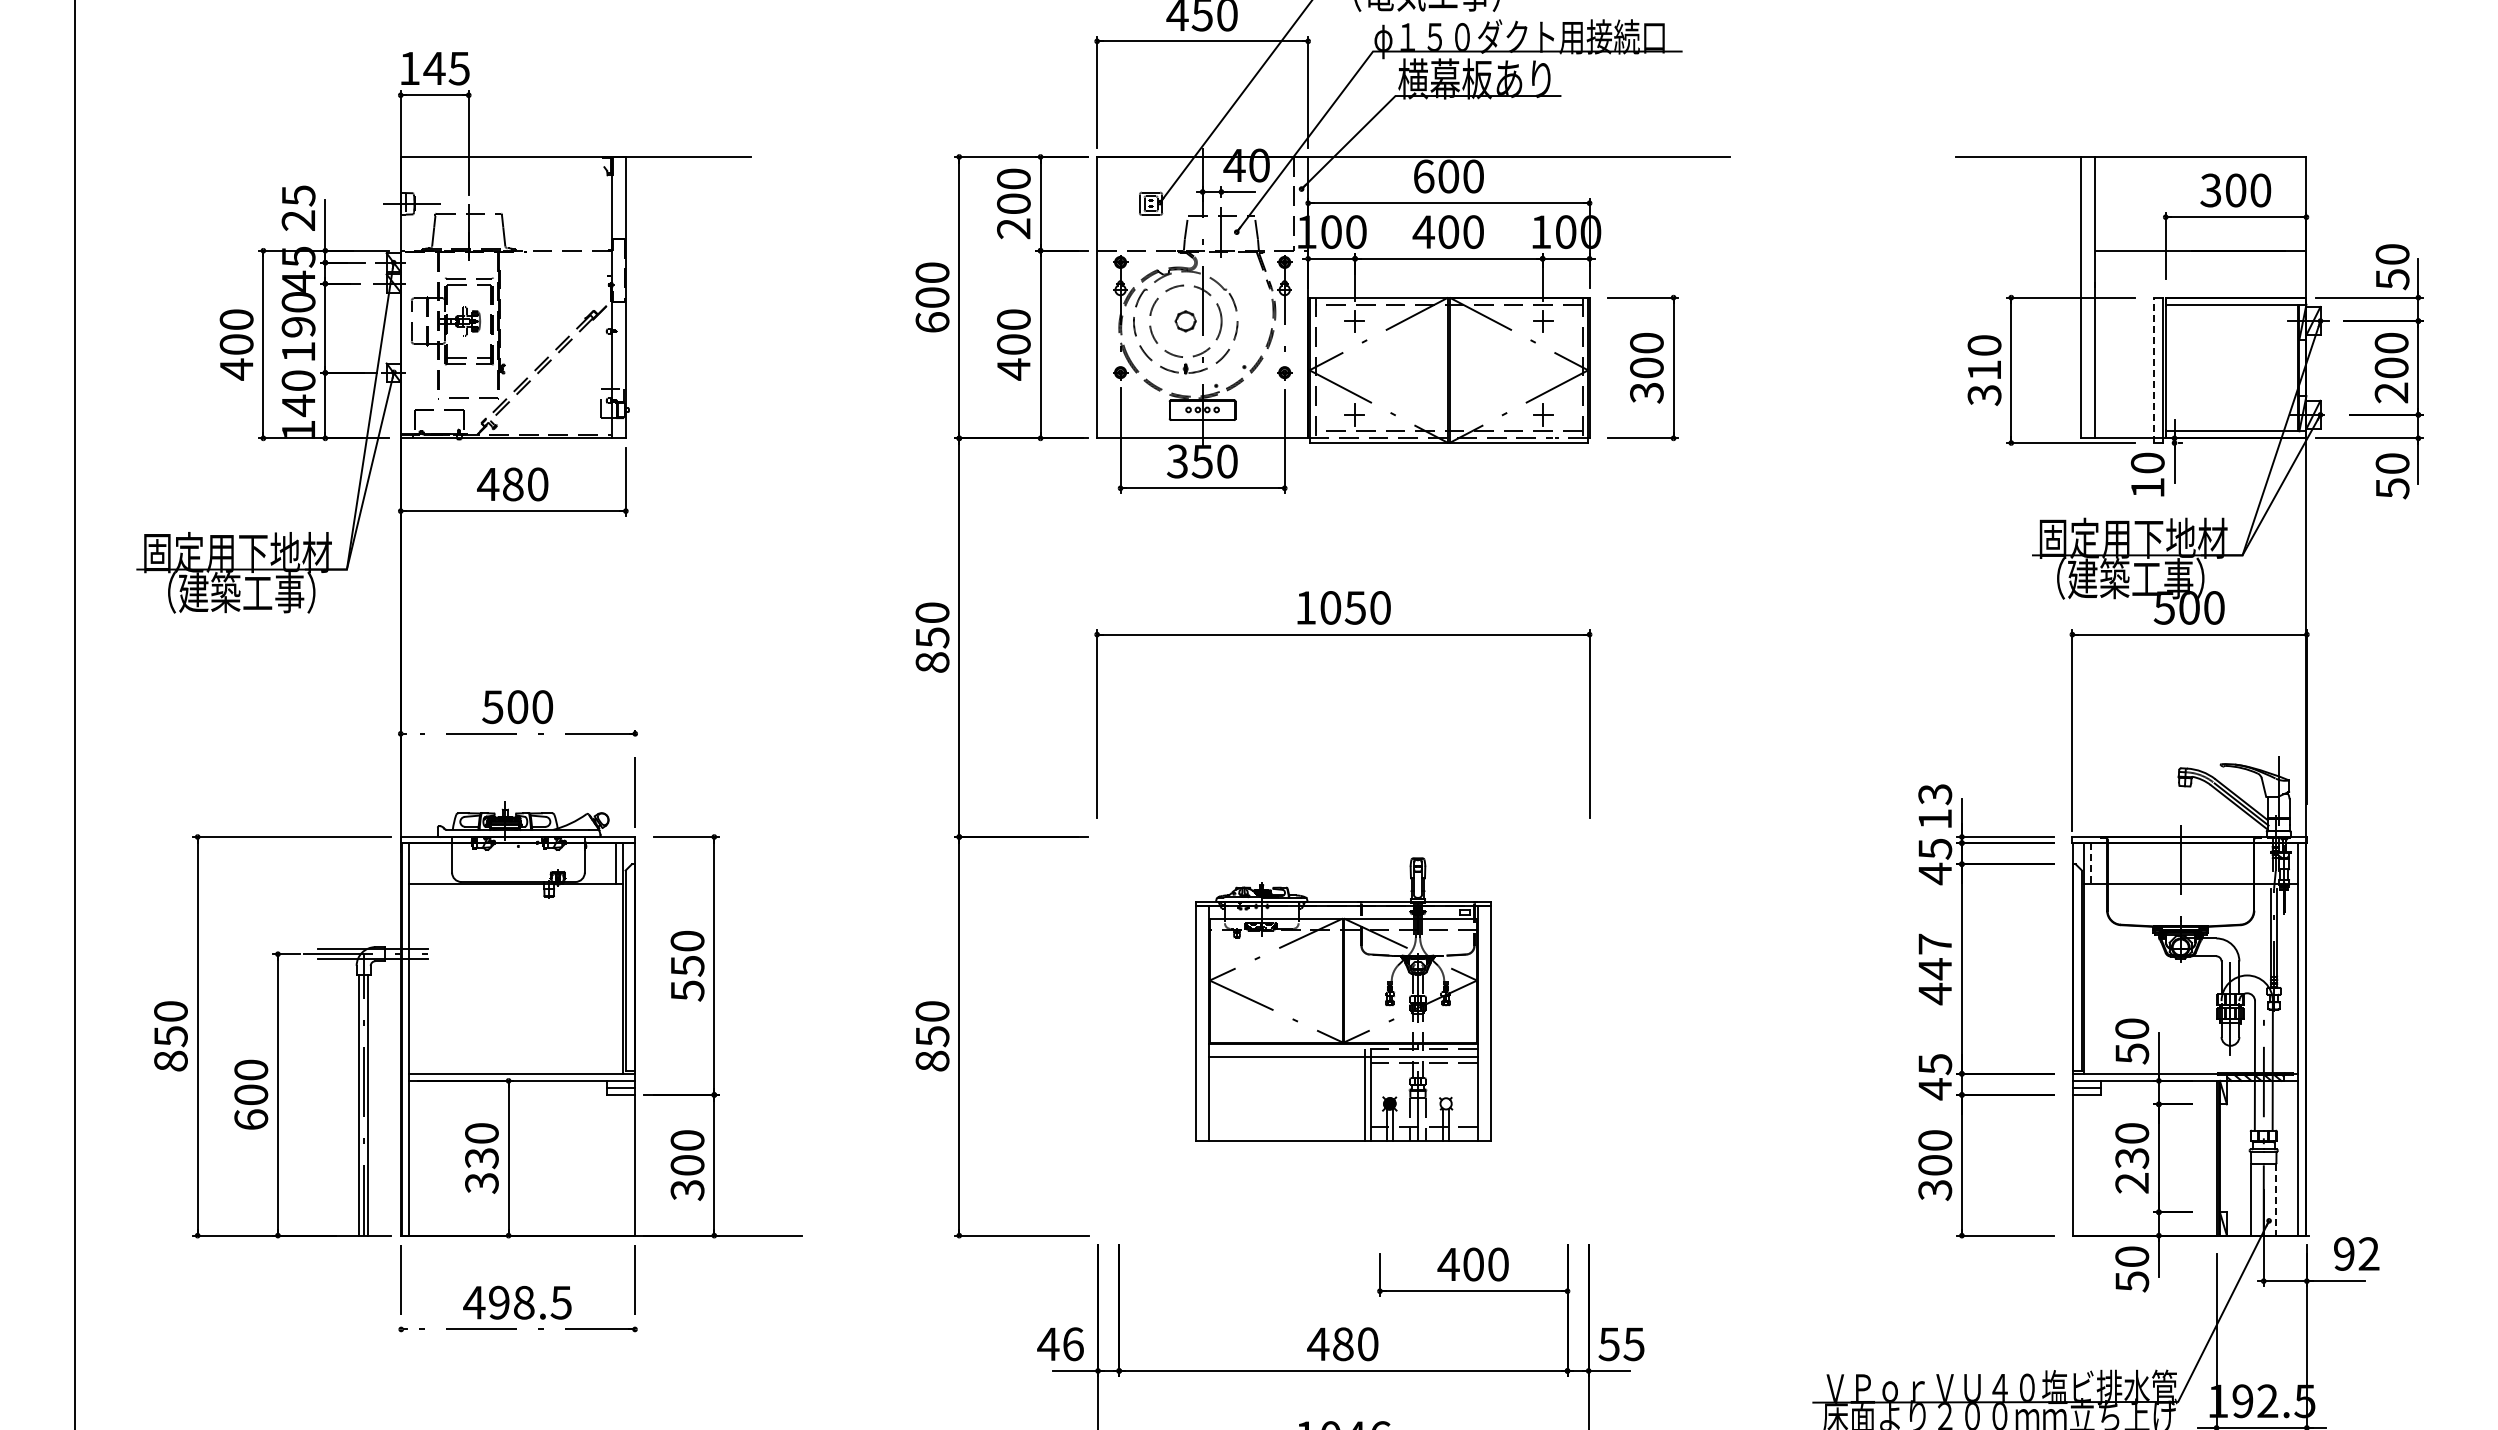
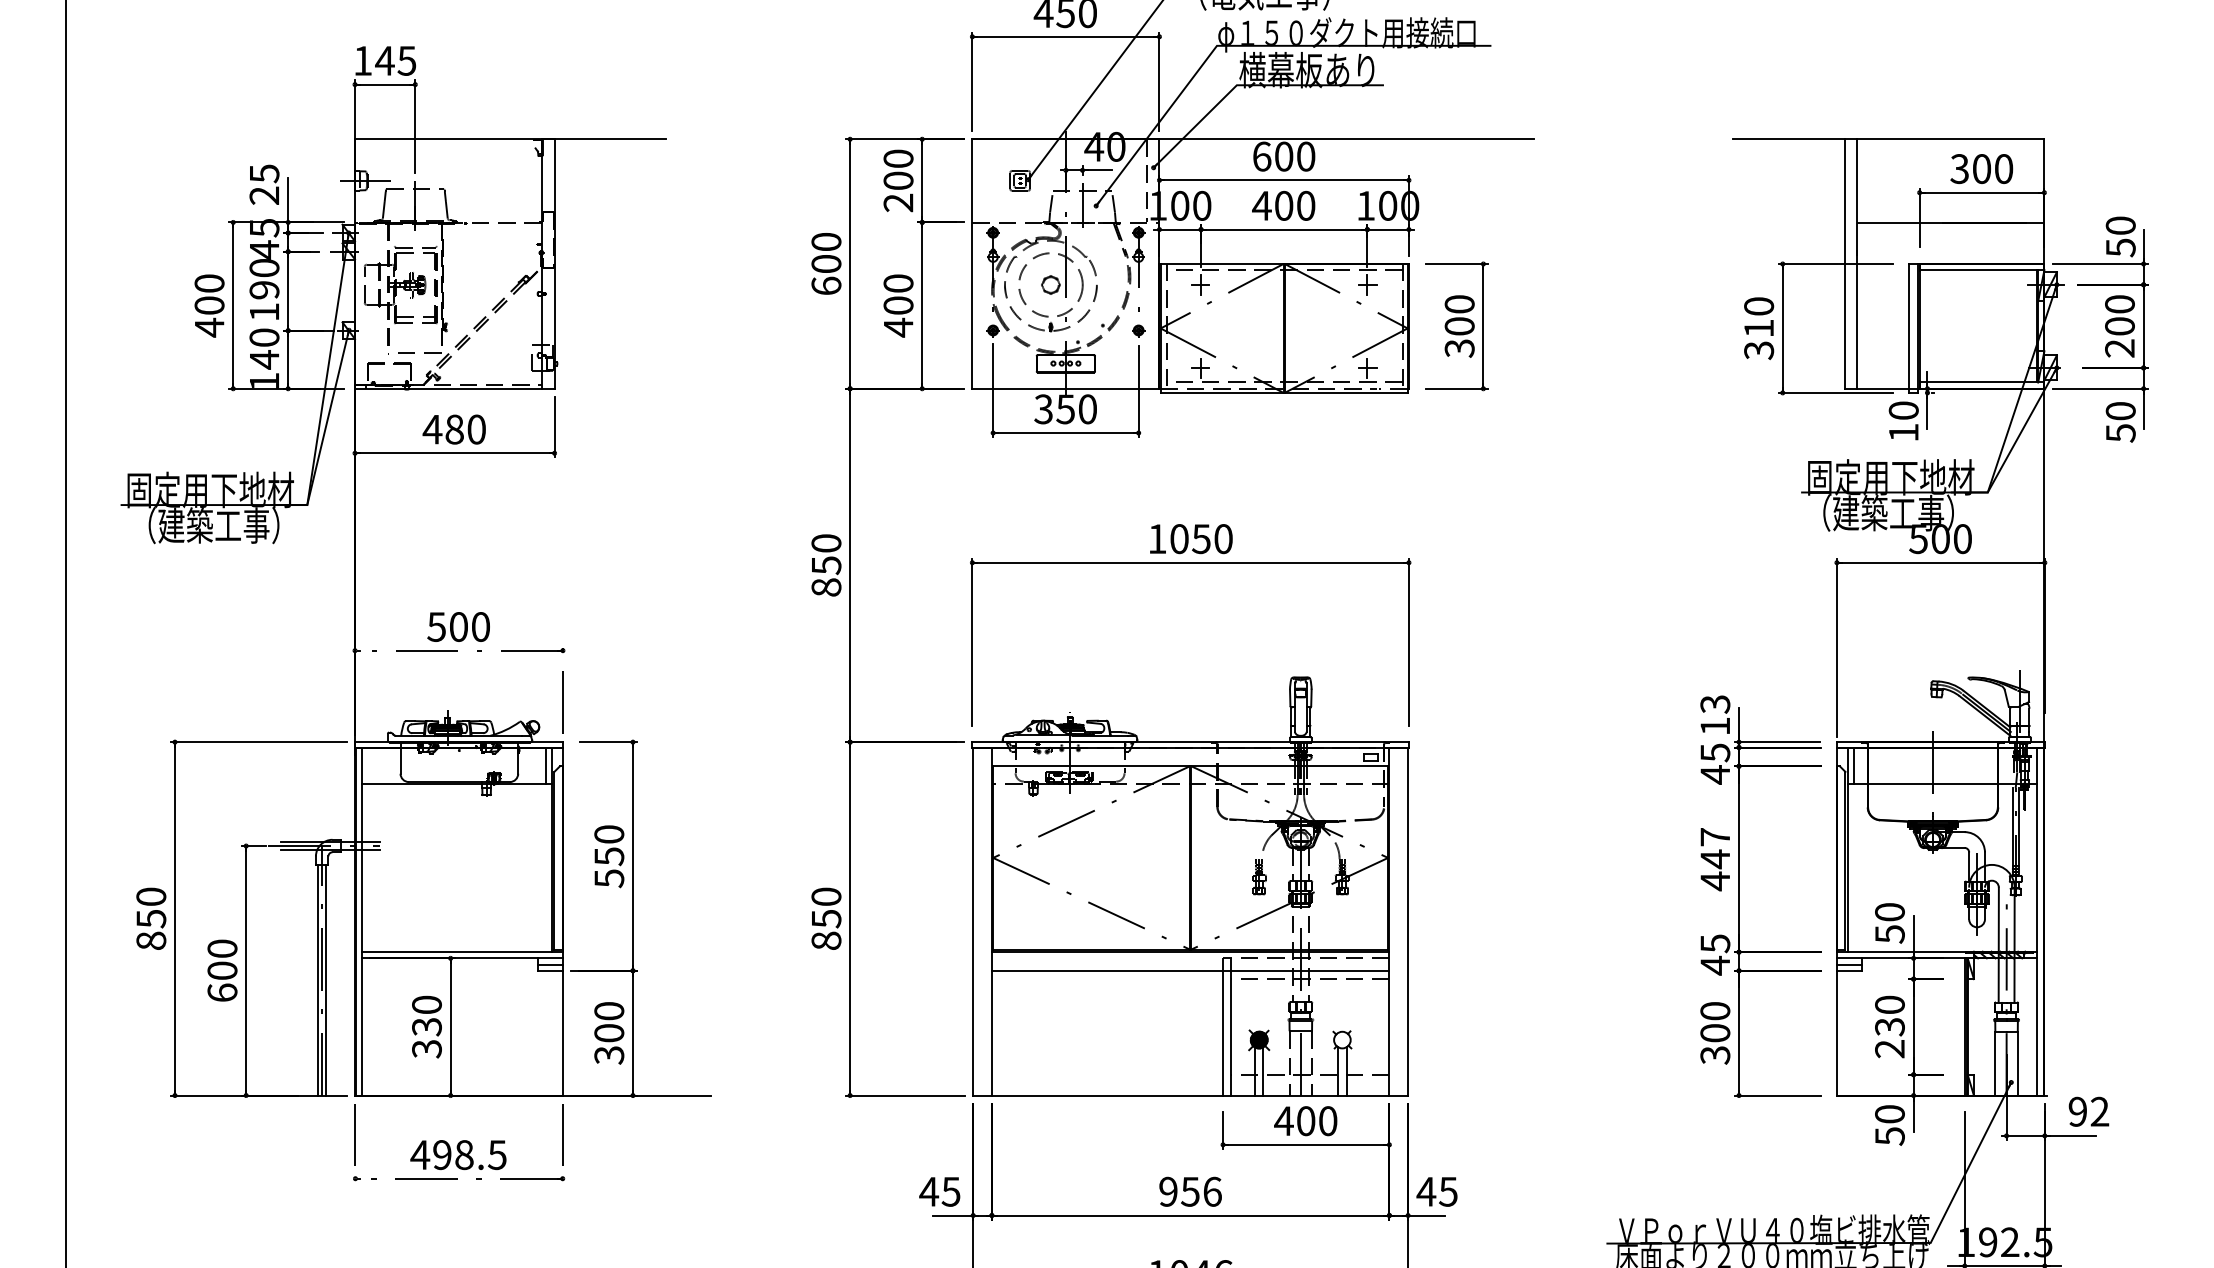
line: (2154, 370) -> (1909, 328), dashed -> solid
line: (2091, 864) -> (1853, 766), dashed -> solid
part: (1343, 999) -> (1190, 886), size x1.67
line: (2276, 1200) -> (2017, 1064), dashed -> solid
text: (1072, 1344) -> (950, 1192), 46 -> 45
text: (1342, 1344) -> (1189, 1192), 480 -> 956
text: (1609, 1344) -> (1426, 1192), 55 -> 45

